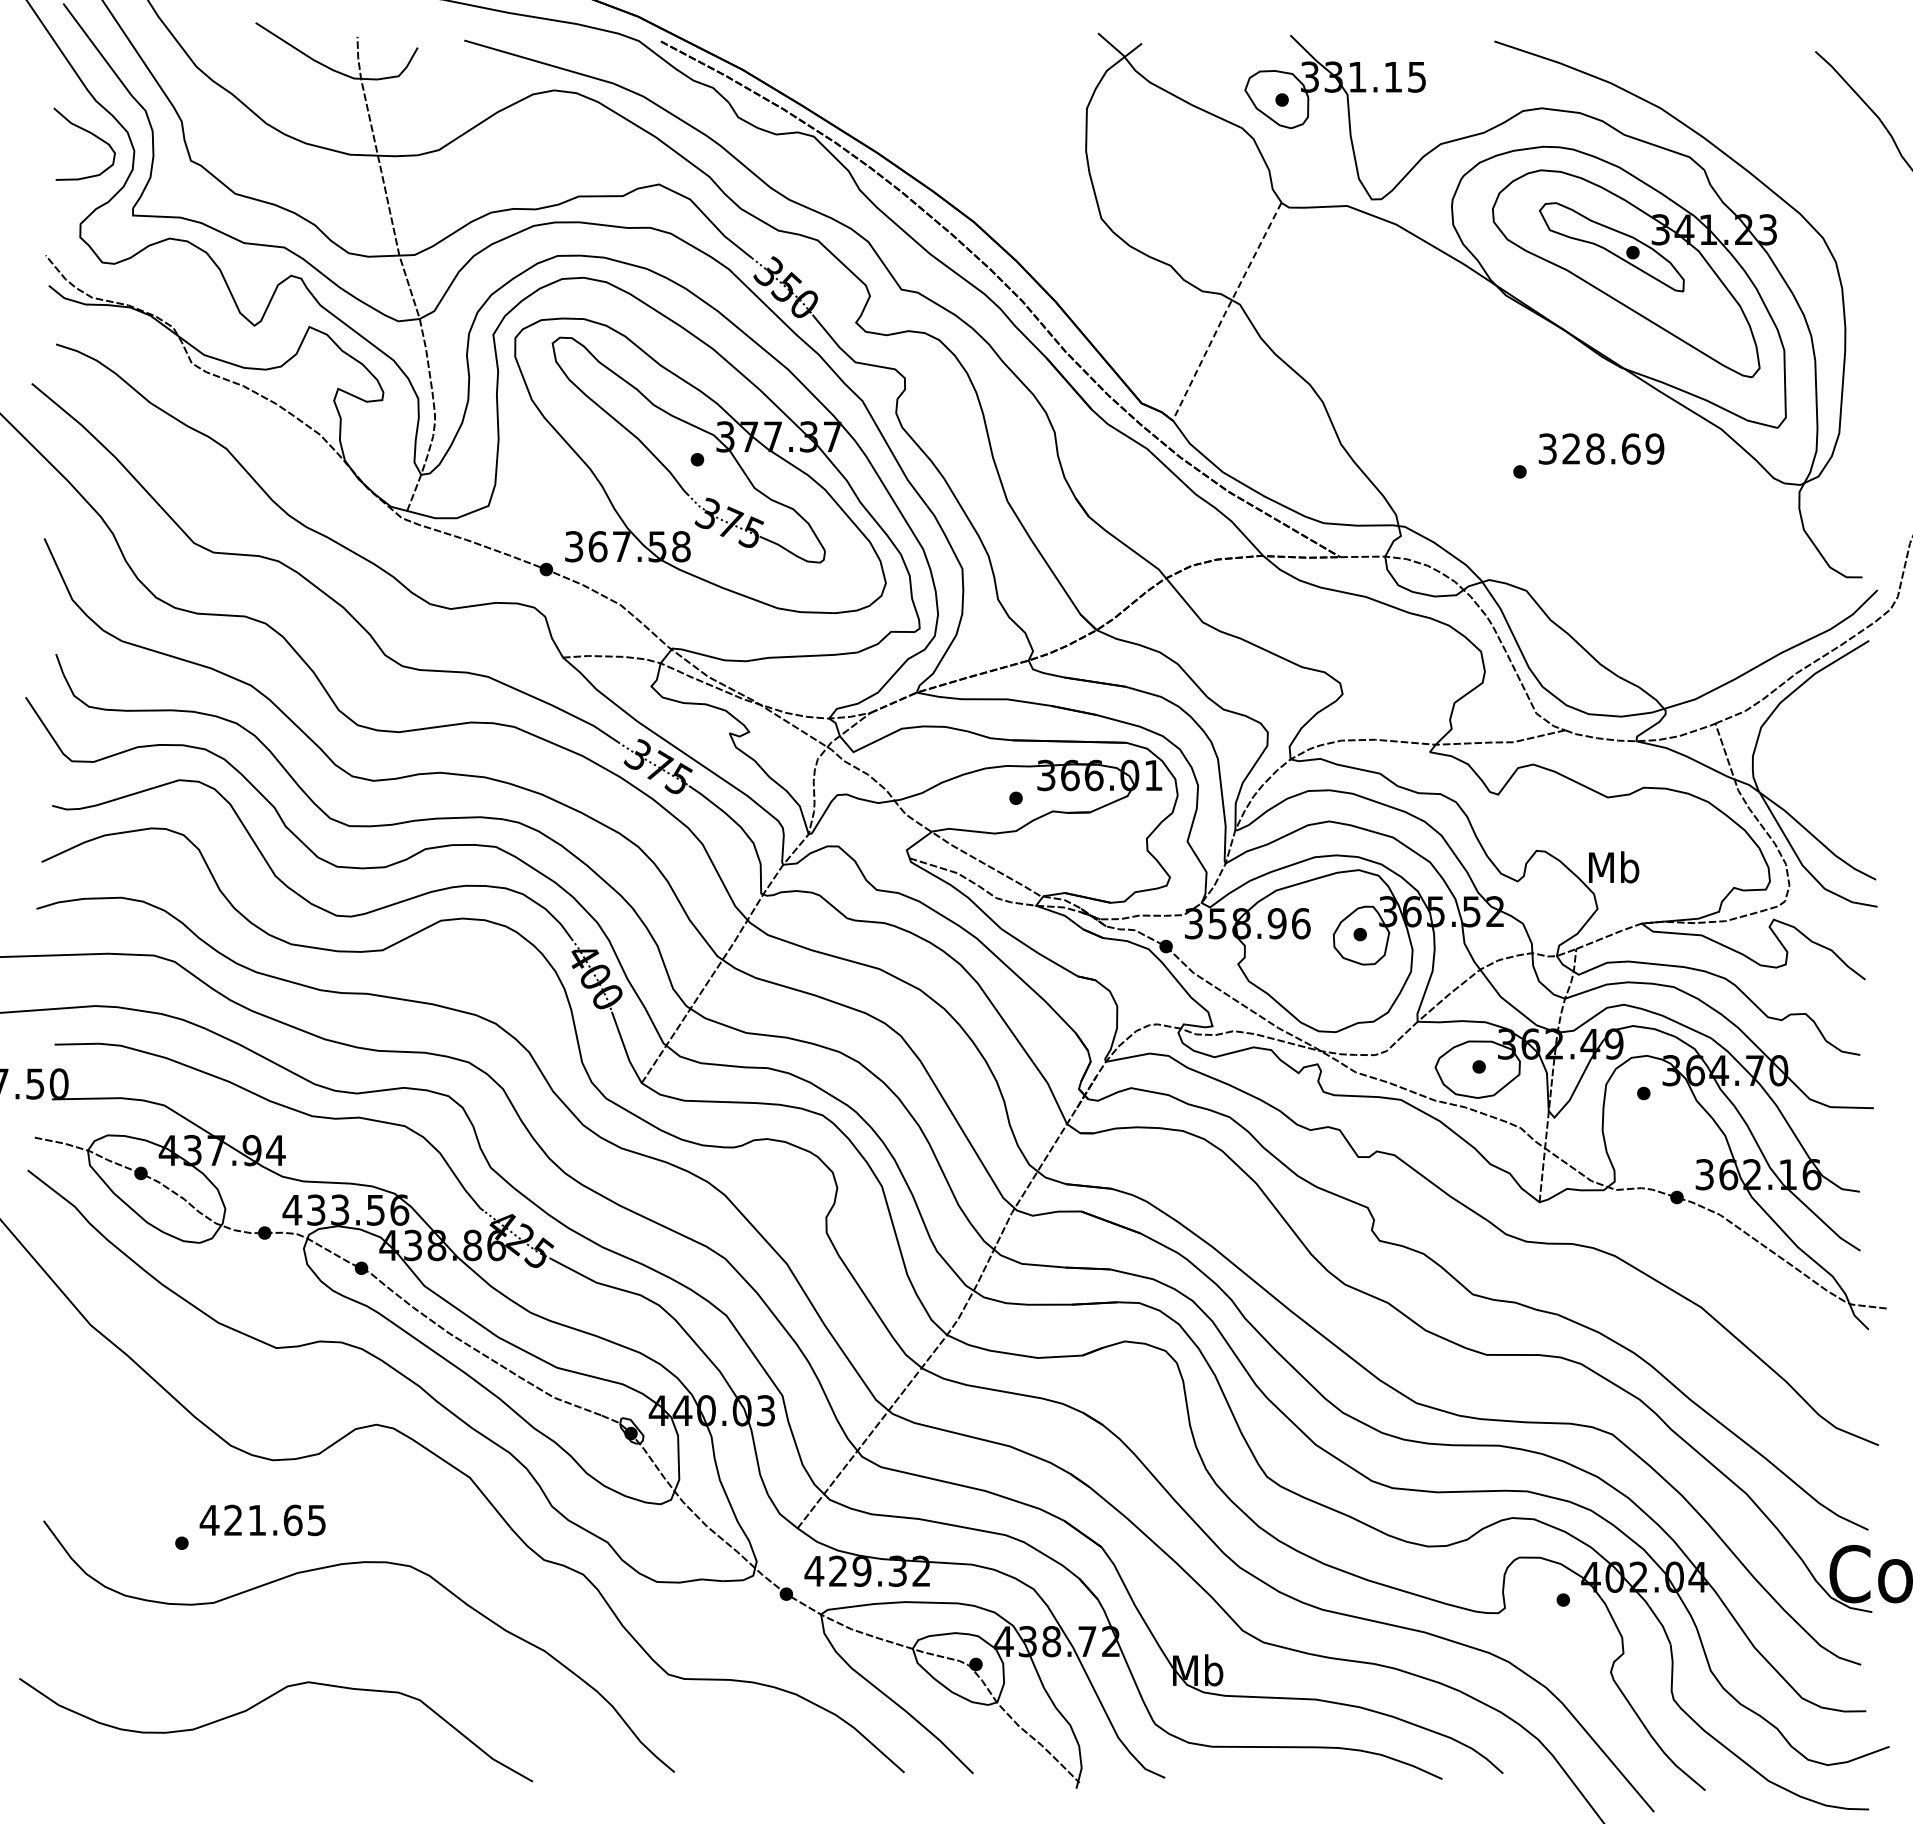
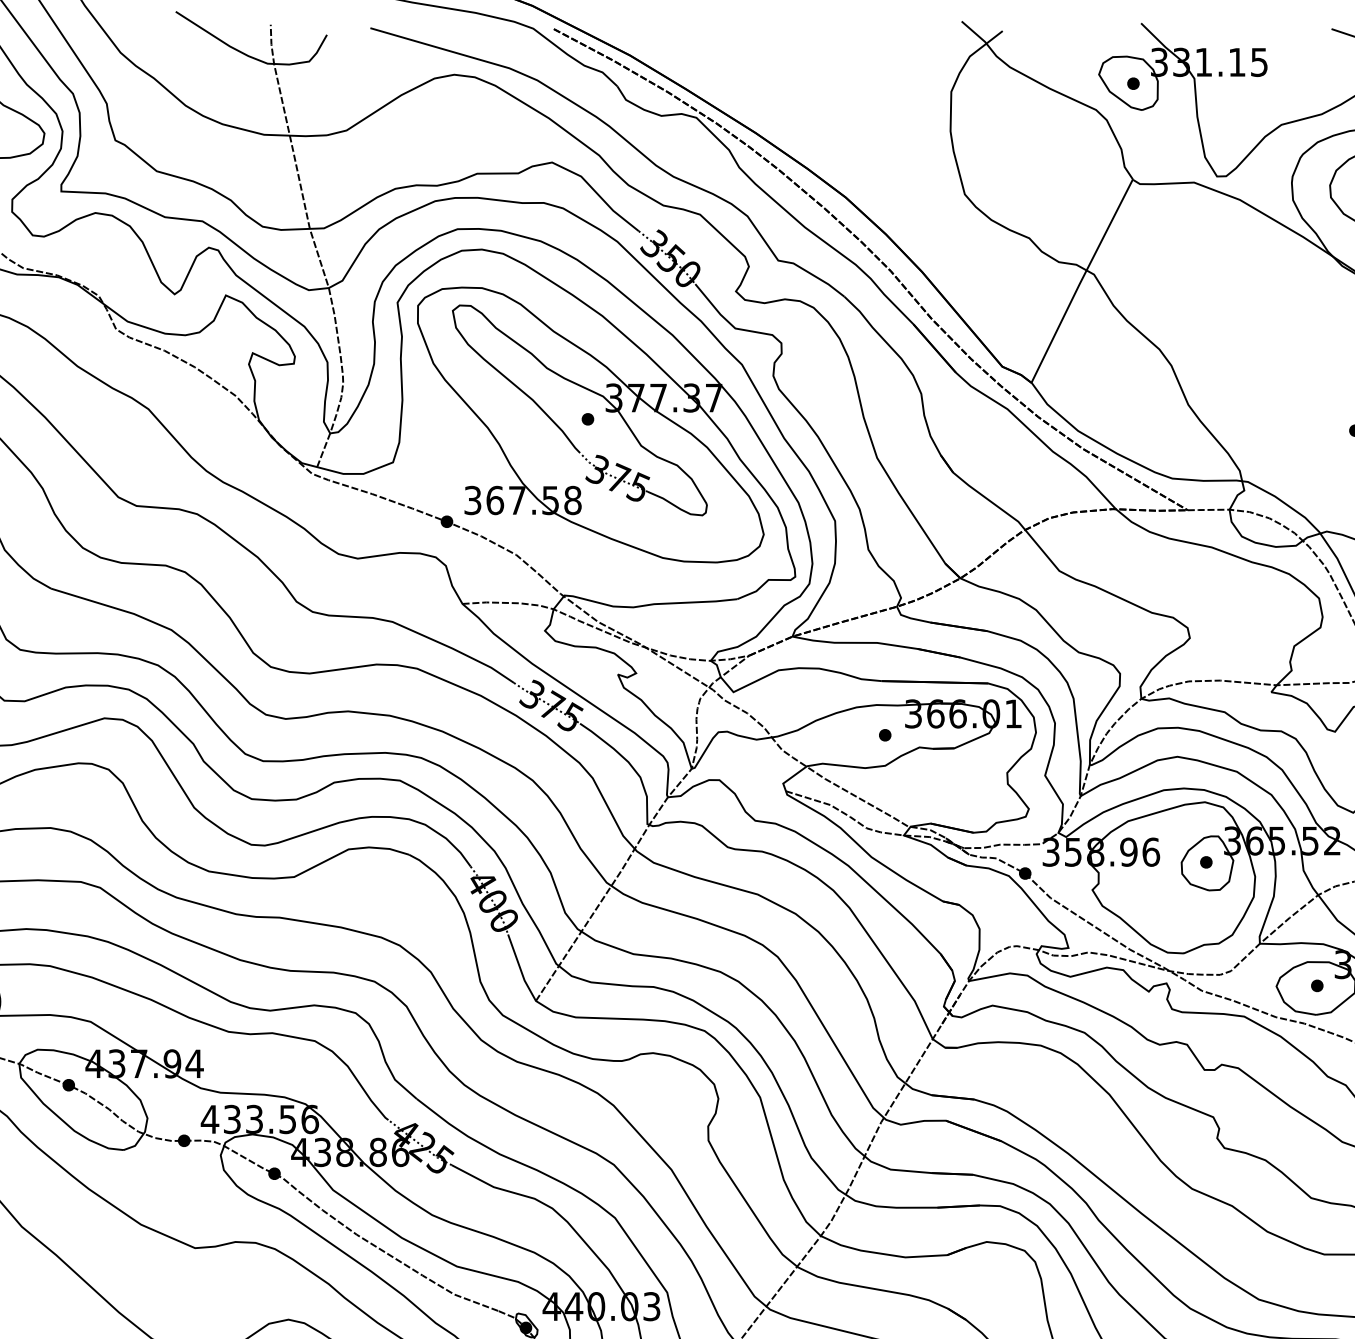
line: (1225, 312) -> (1080, 281), dashed -> solid

